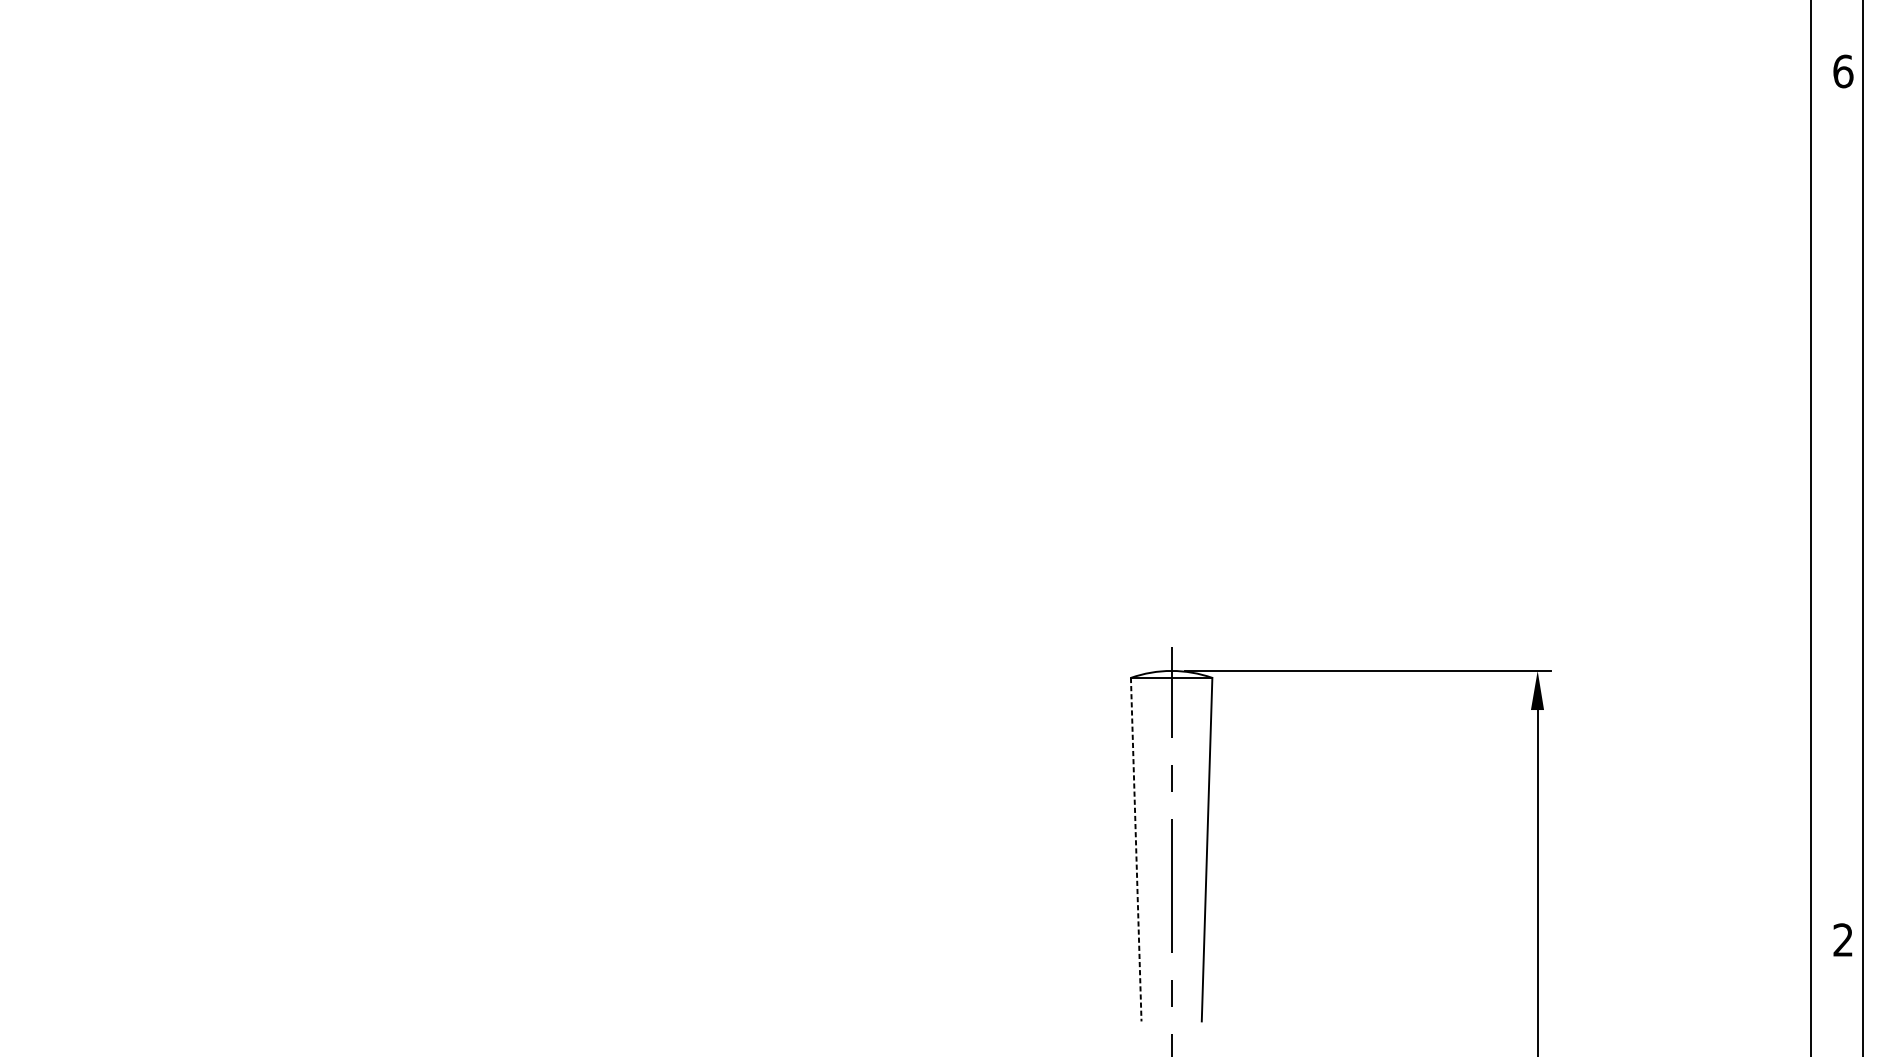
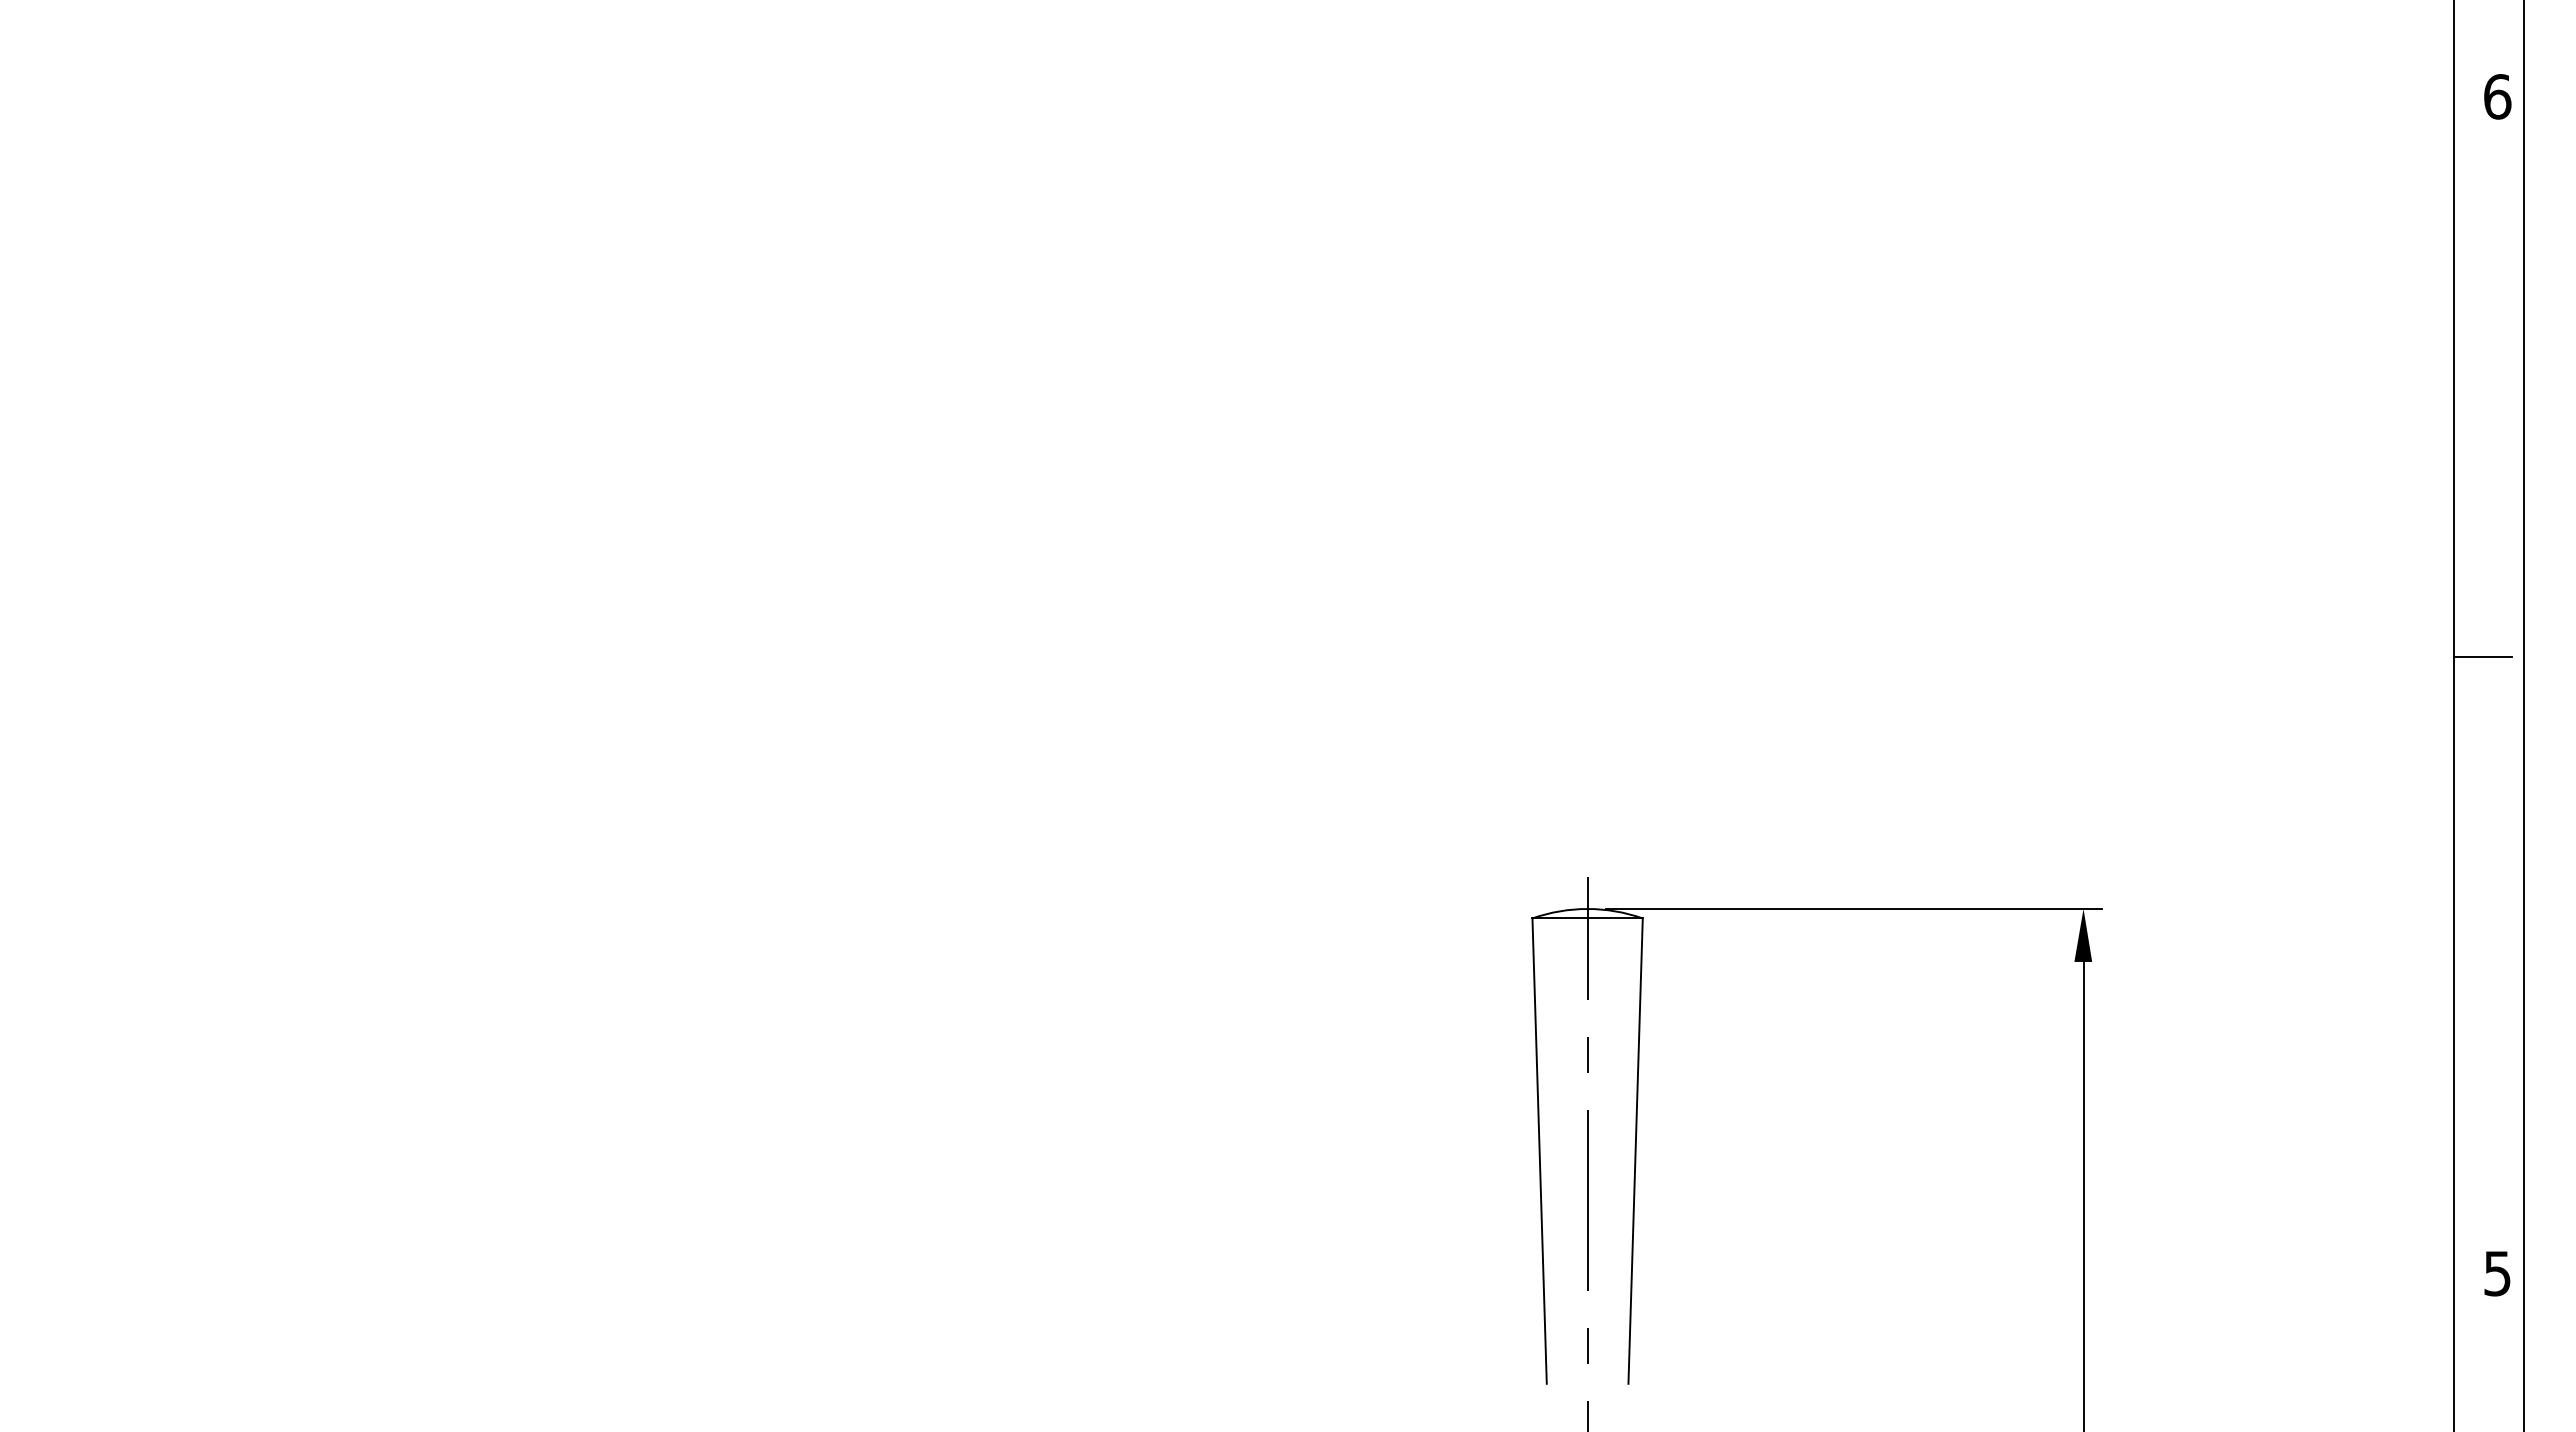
line: (1832, 484) -> (2483, 656), added
line: (1136, 849) -> (1539, 1151), dashed -> solid
text: (1843, 939) -> (2497, 1273), 2 -> 5

